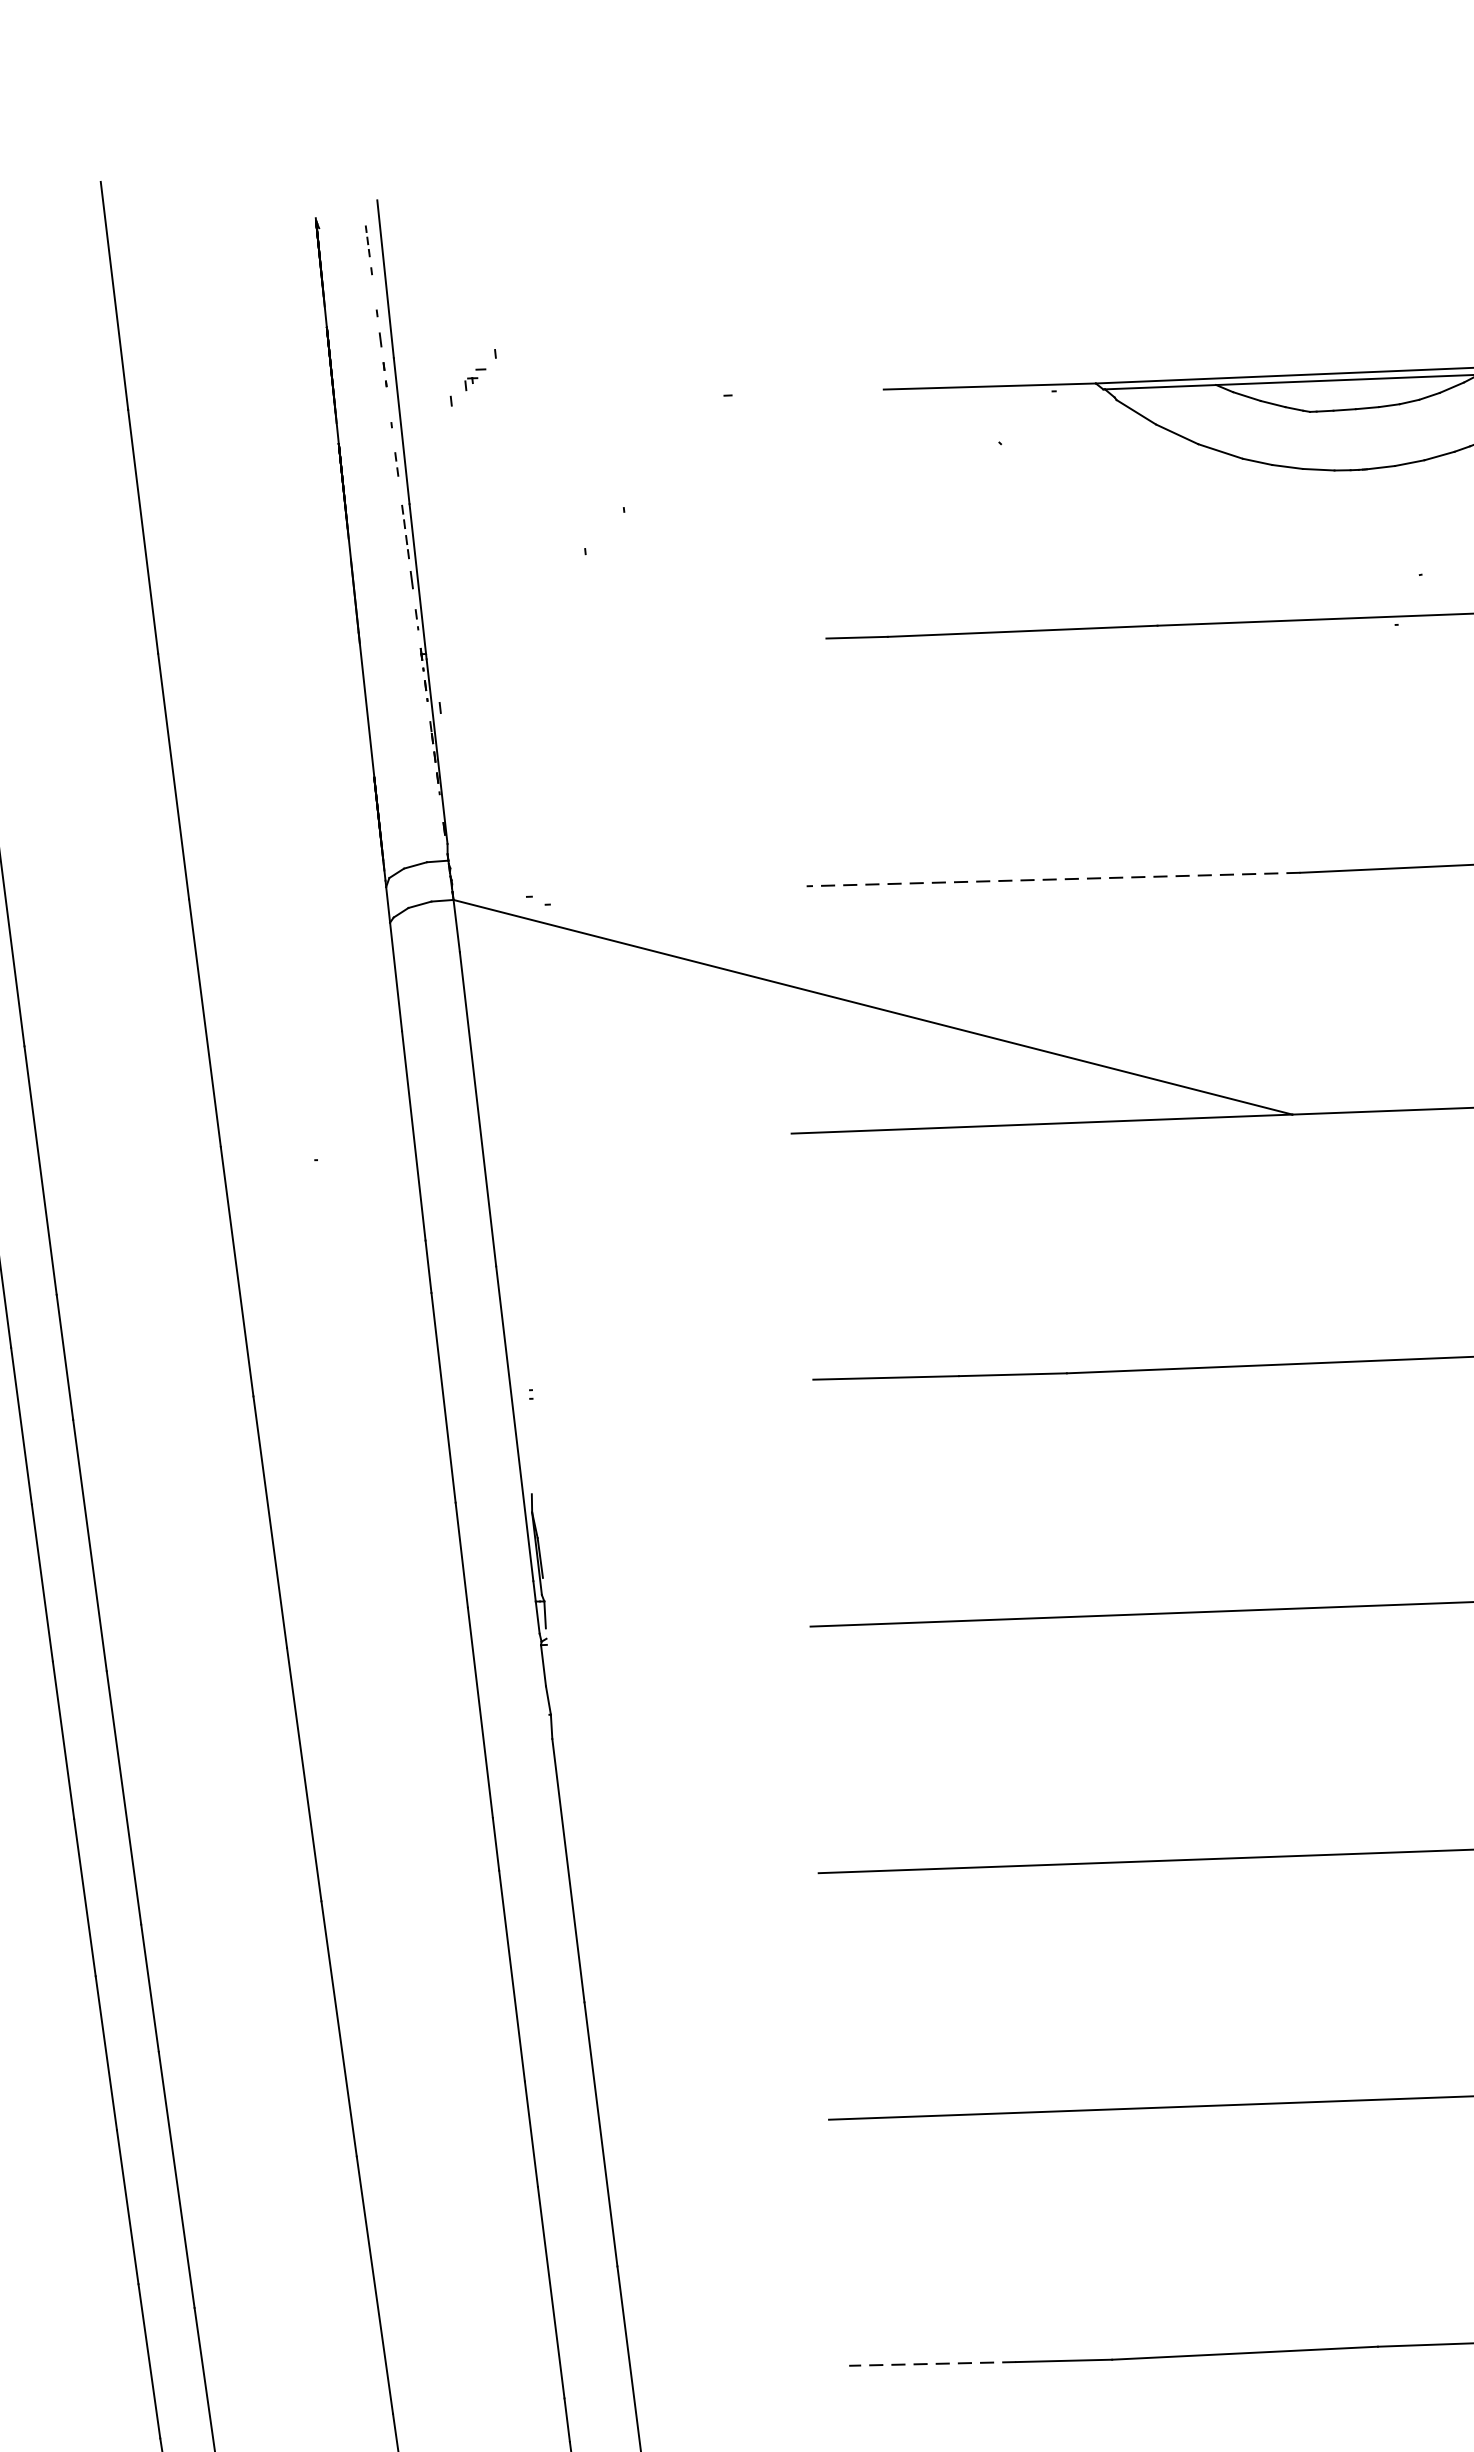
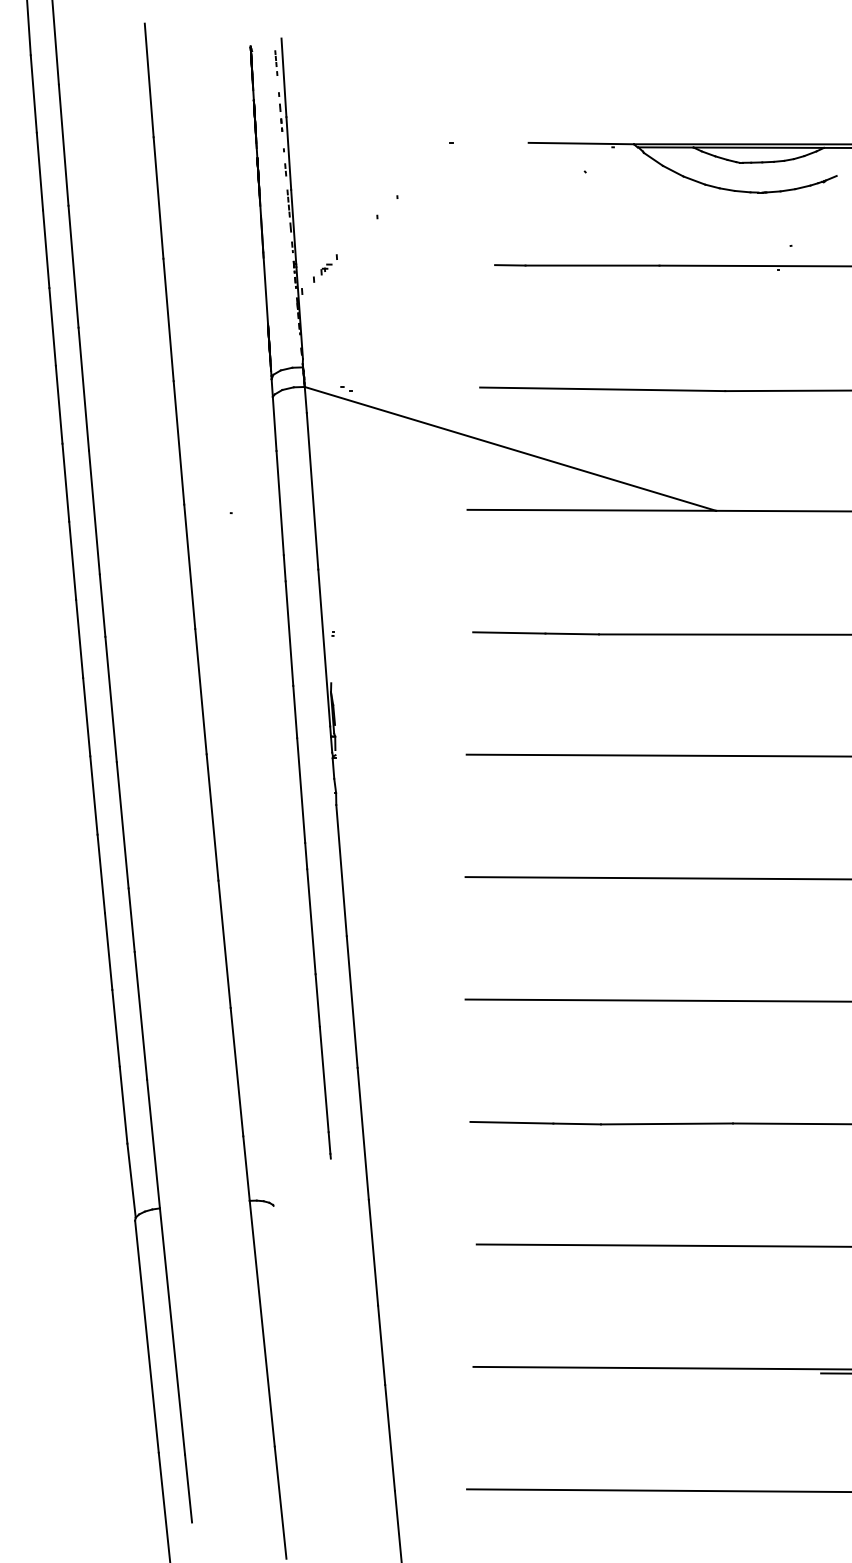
part: (473, 377) -> (325, 268), moved
line: (1053, 879) -> (602, 389), dashed -> solid
line: (931, 2363) -> (511, 1122), dashed -> solid

